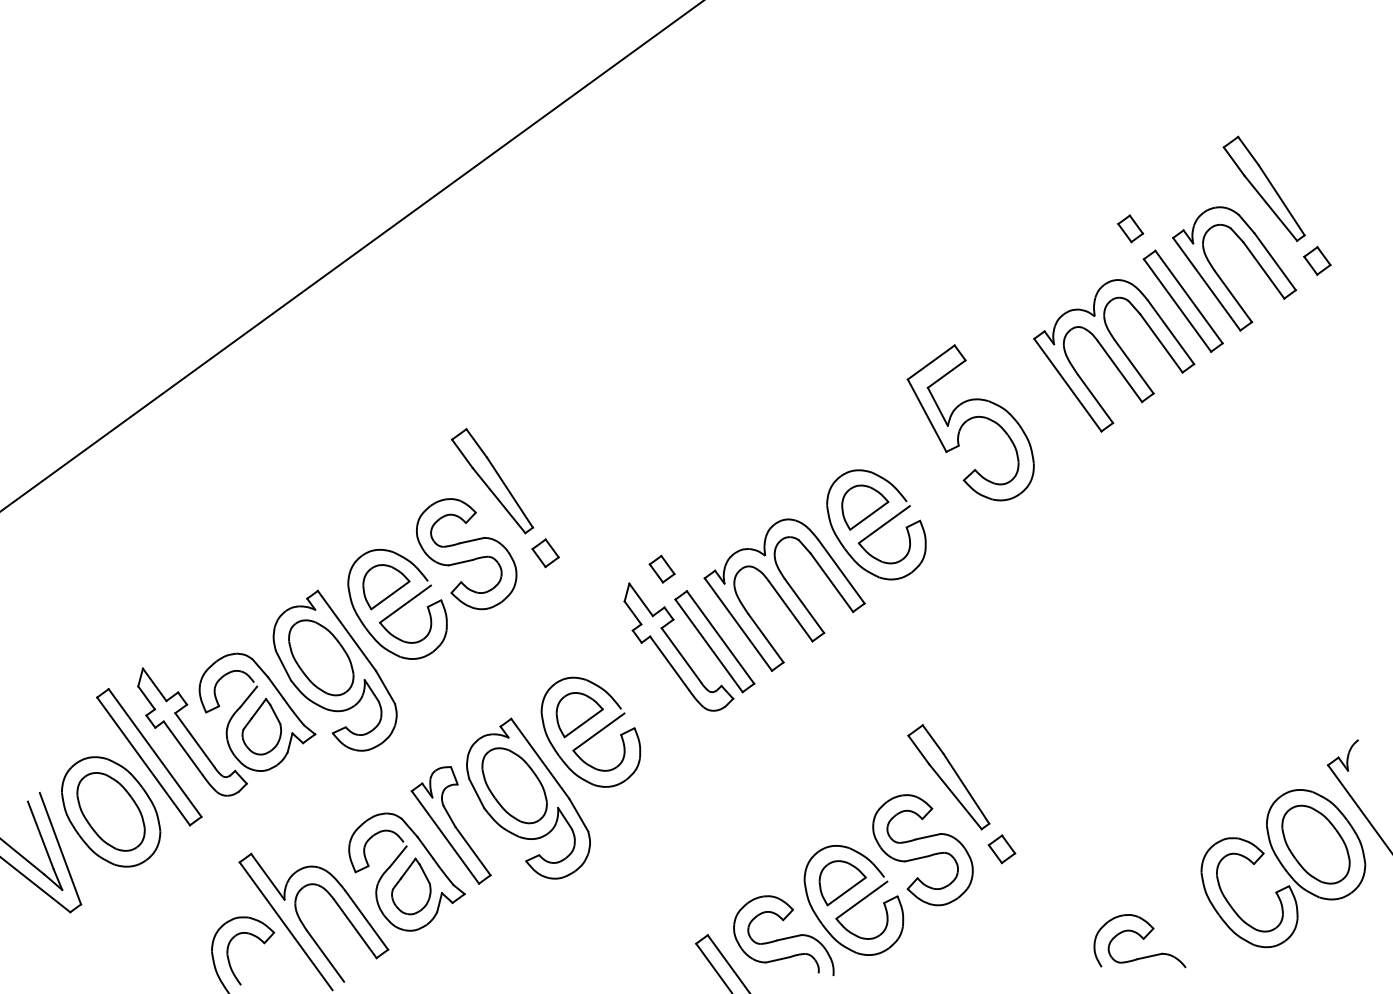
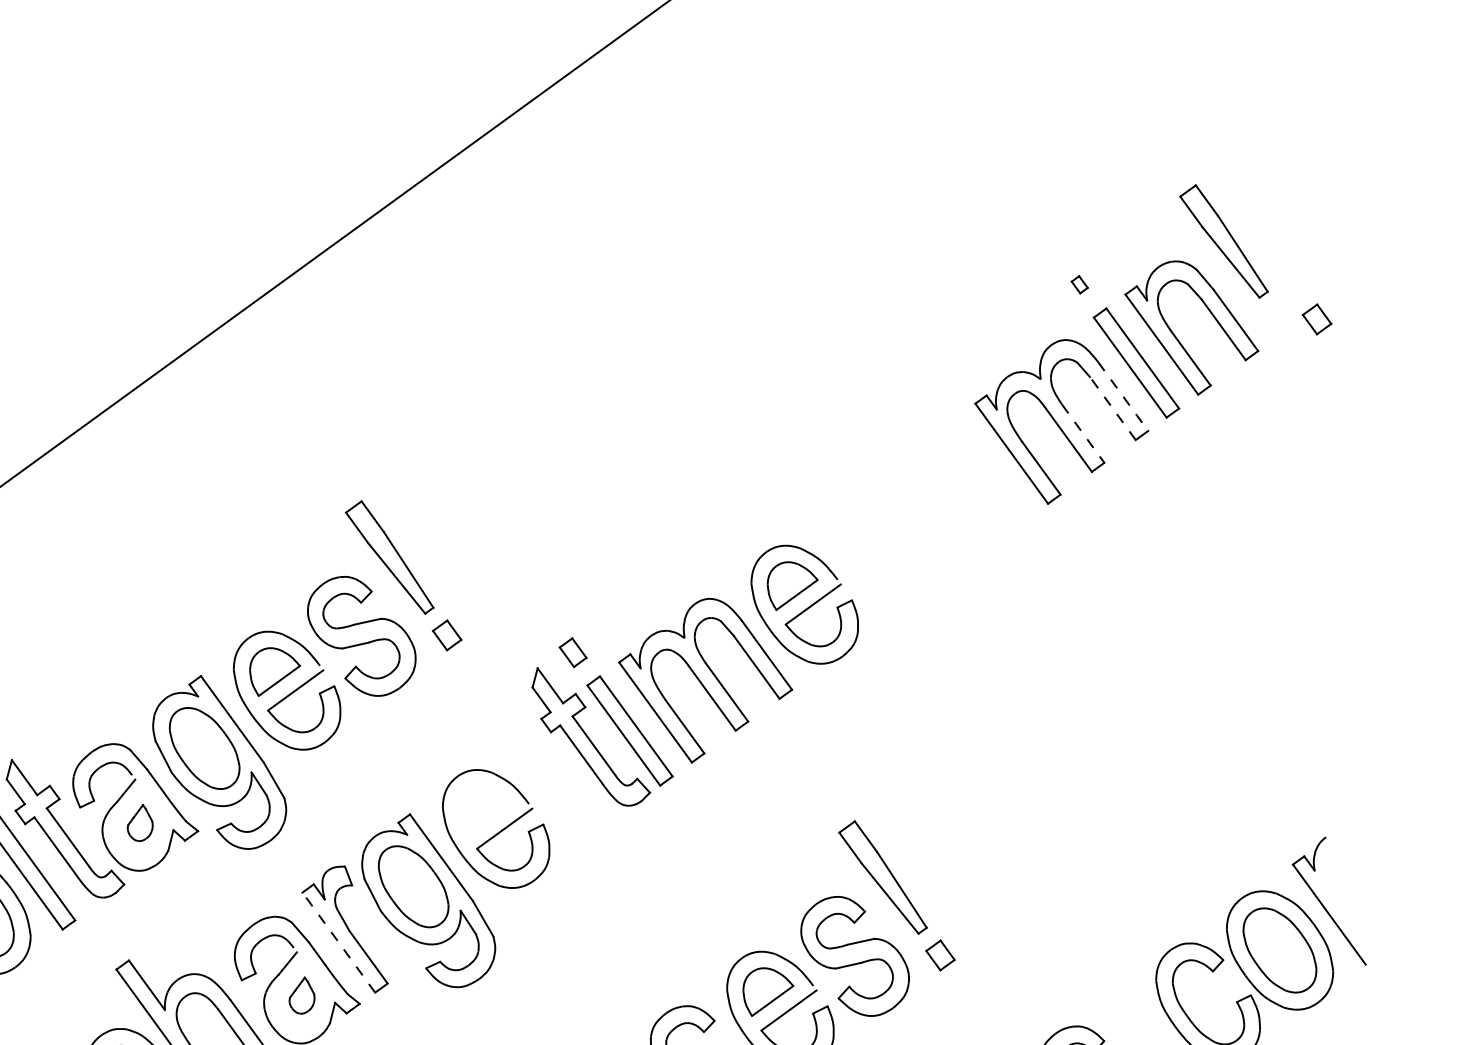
part: (1130, 228) -> (1079, 284), size x0.6
part: (1317, 260) -> (1317, 318), moved
line: (1171, 332) -> (1123, 396), solid -> dashed
line: (1161, 342) -> (1112, 407), solid -> dashed
line: (1134, 367) -> (1083, 434), solid -> dashed
part: (970, 422) -> (906, 494), removed
part: (579, 715) -> (483, 810), removed
part: (261, 726) -> (140, 822), size x0.6
line: (445, 837) -> (338, 942), solid -> dashed
part: (411, 886) -> (302, 995), size x0.6

